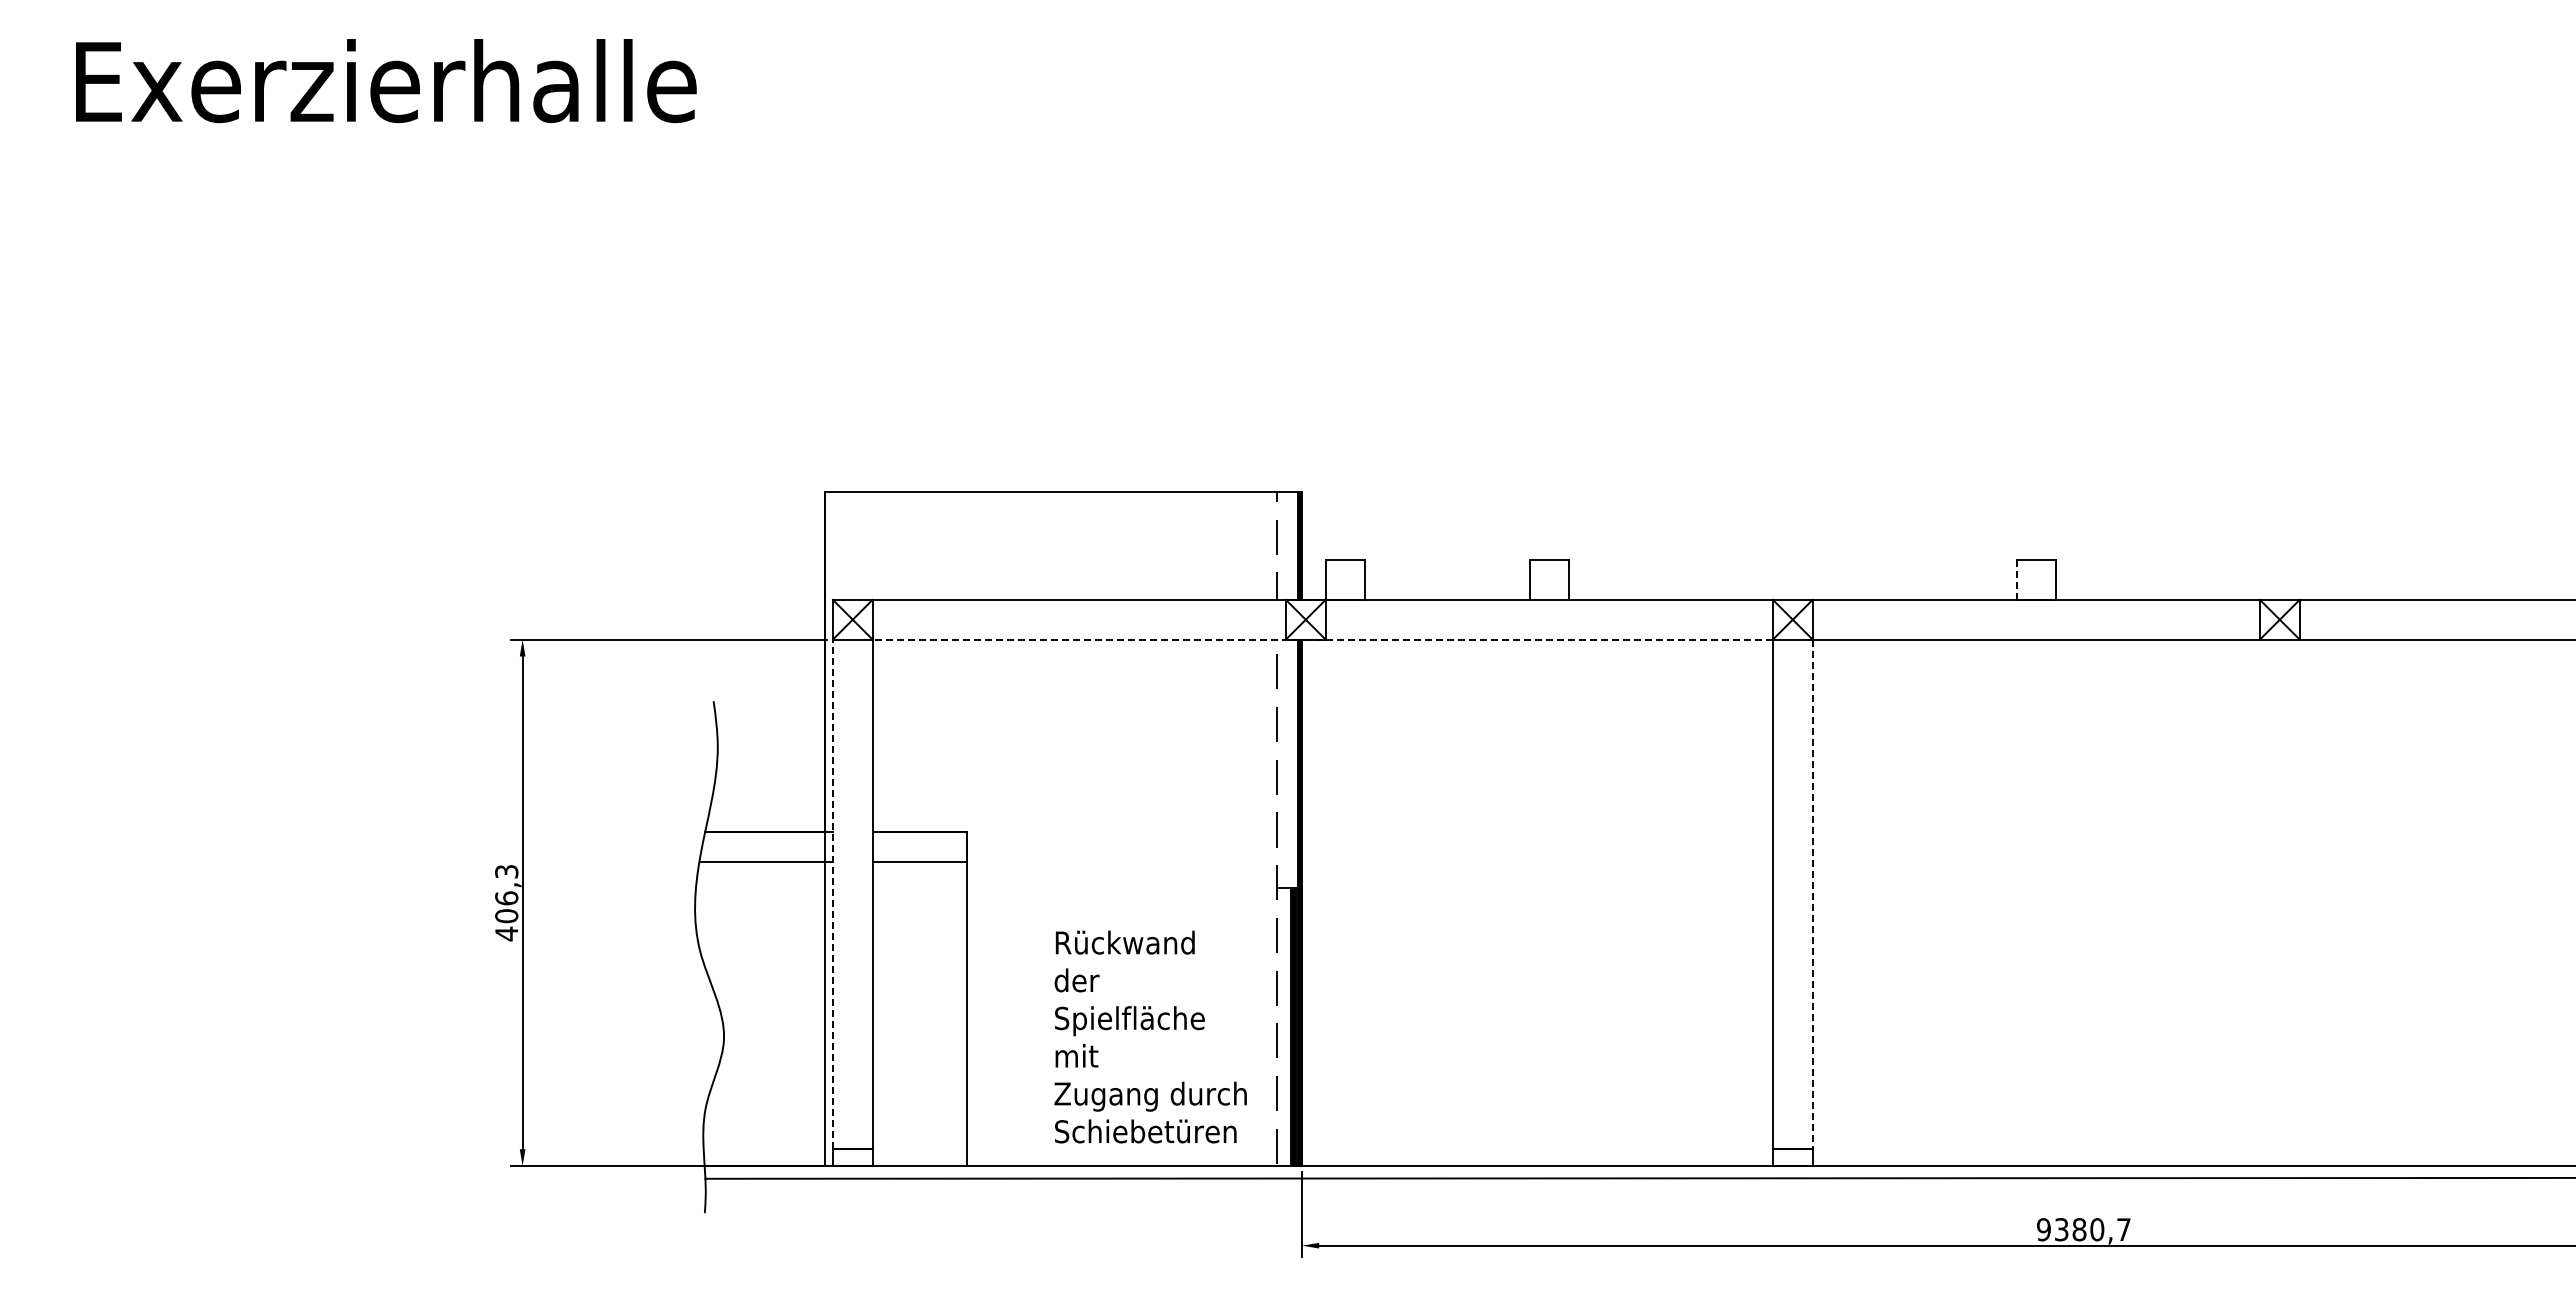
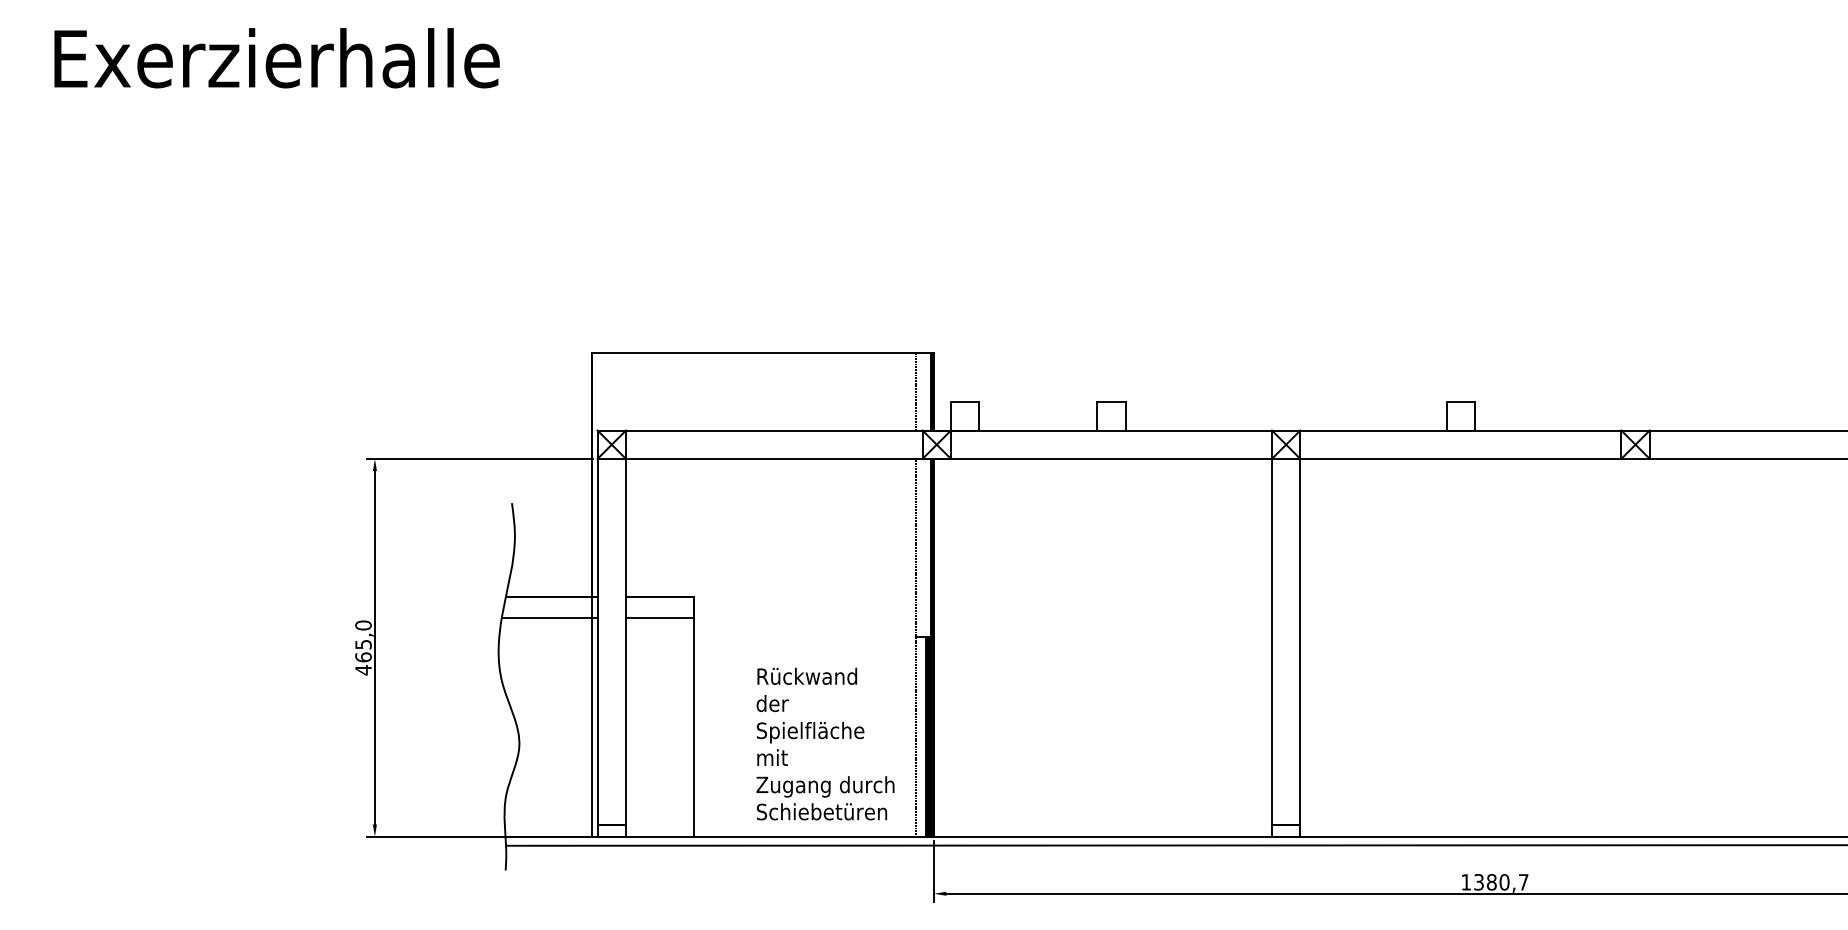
line: (2016, 580) -> (1446, 416), dashed -> solid
line: (1322, 639) -> (948, 458), dashed -> solid
text: (506, 893) -> (363, 641), 406,3 -> 465,0
line: (832, 894) -> (597, 641), dashed -> solid
line: (1812, 894) -> (1300, 641), dashed -> solid
text: (2043, 1229) -> (1465, 882), 9380,7 -> 1380,7

